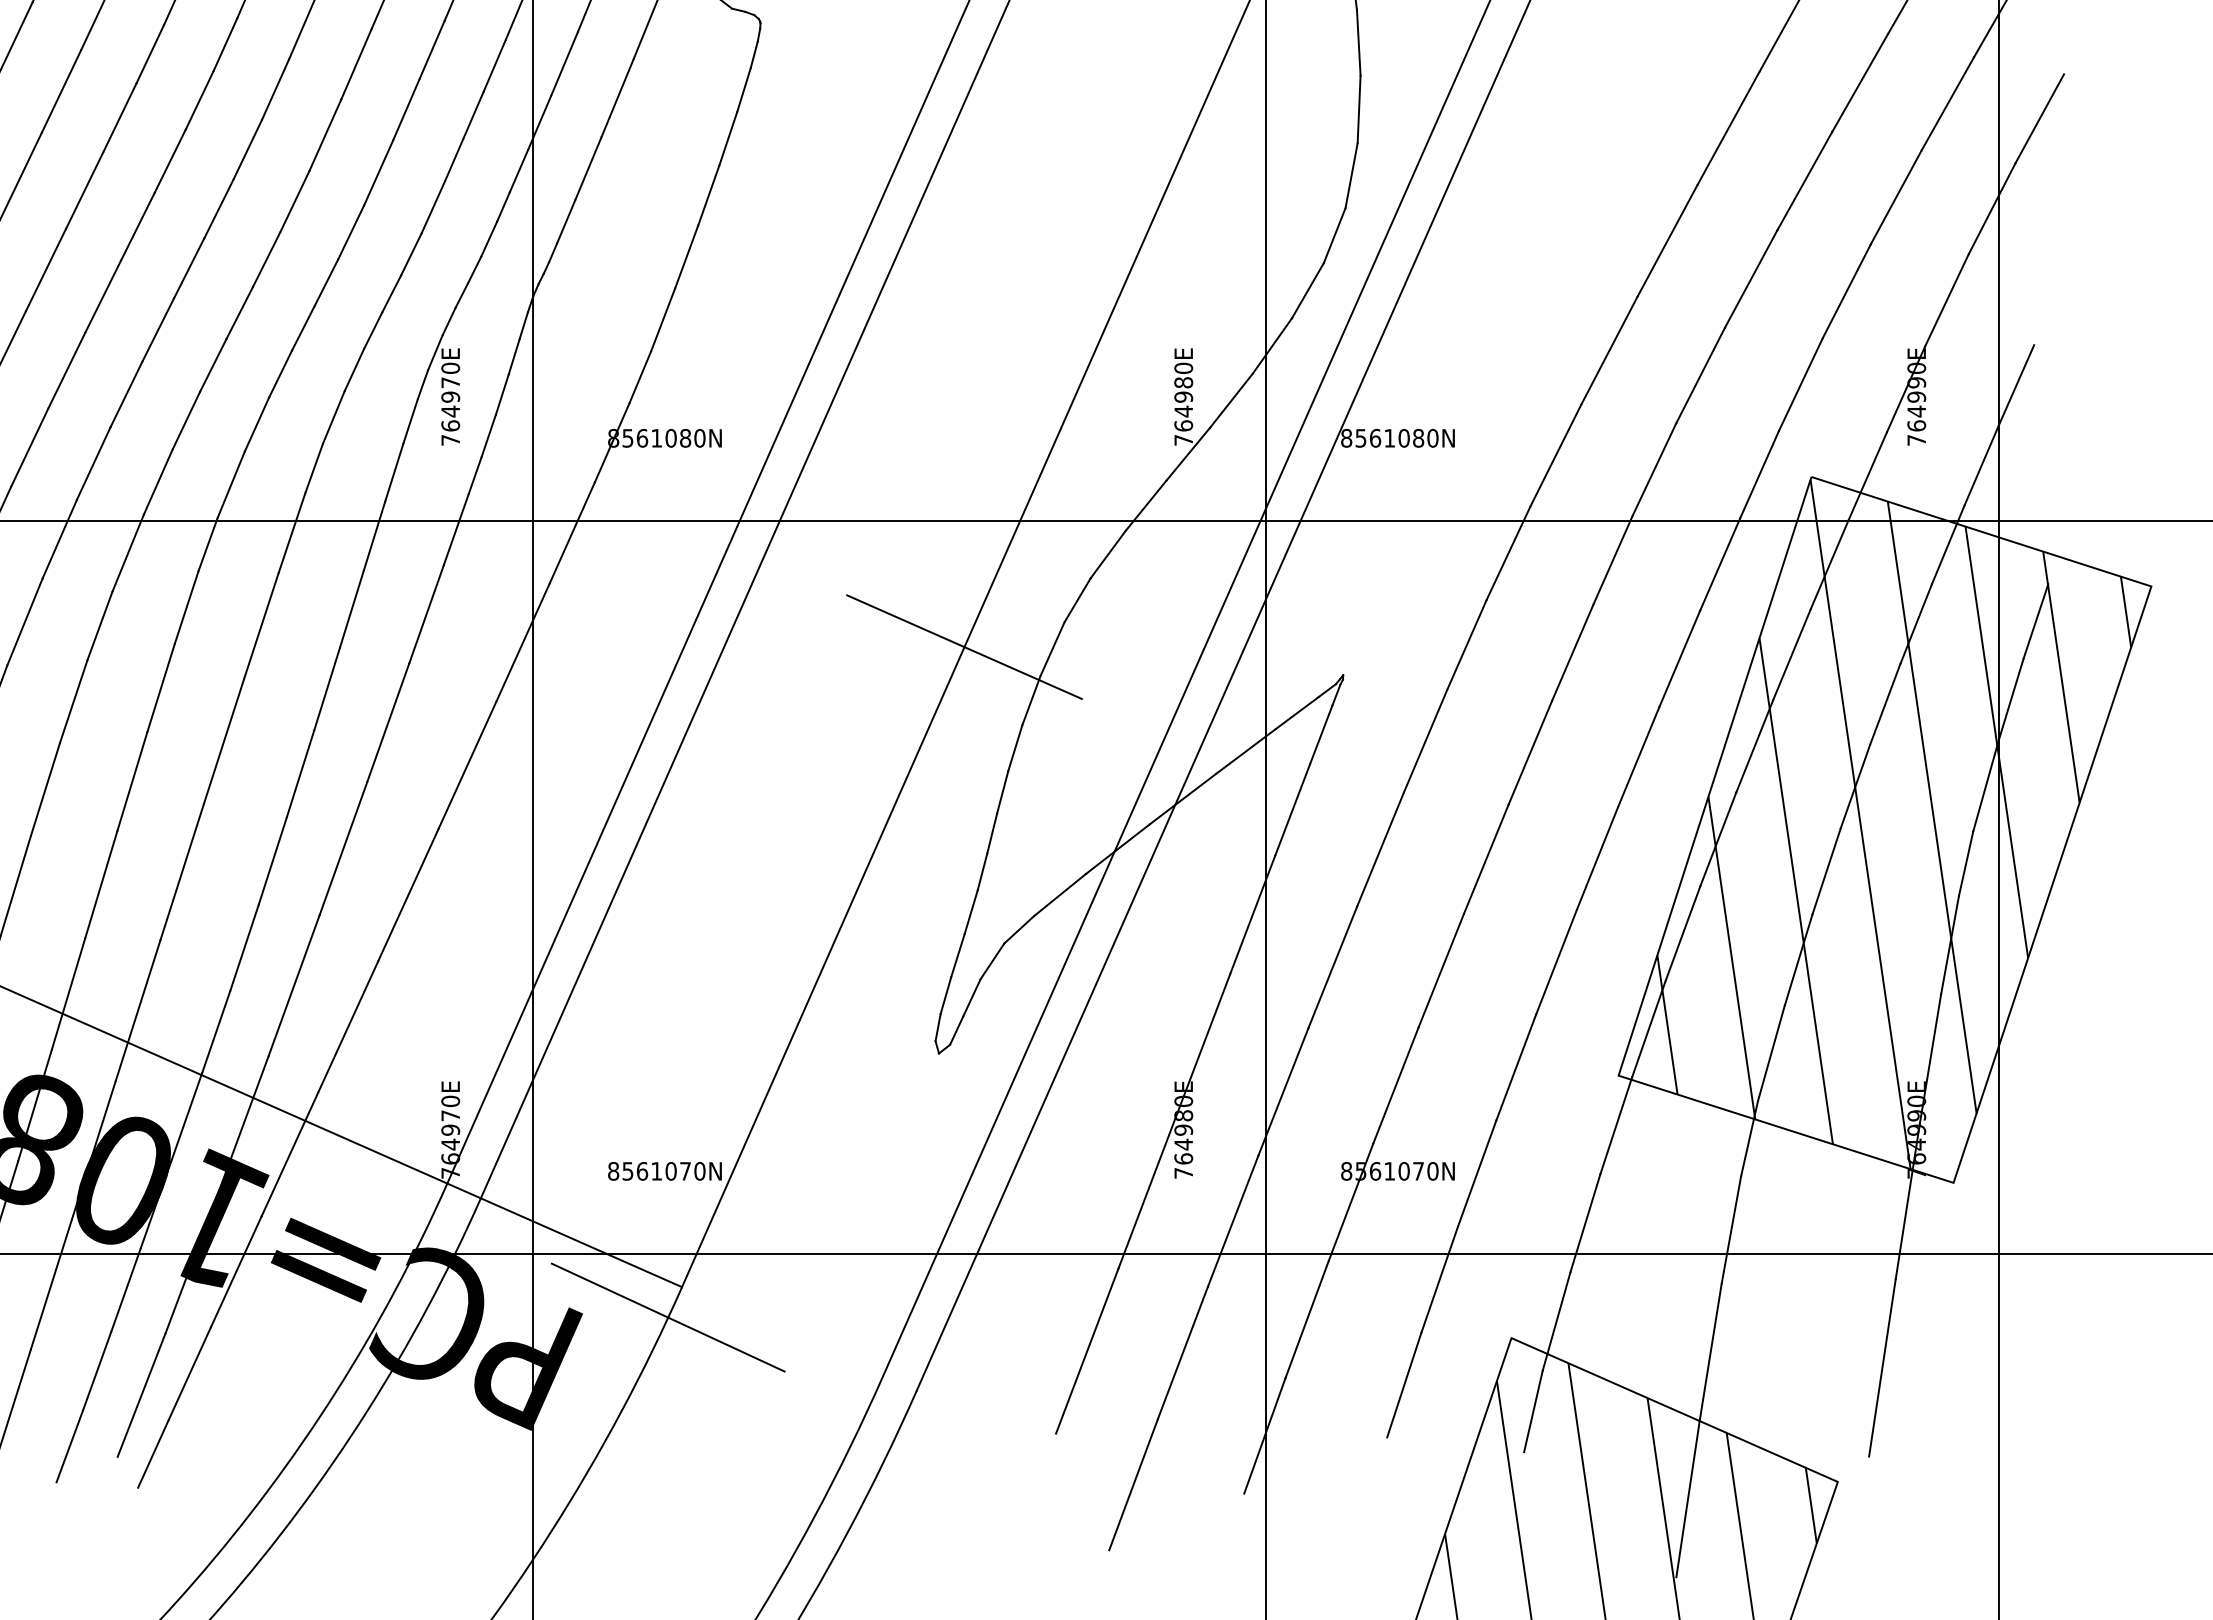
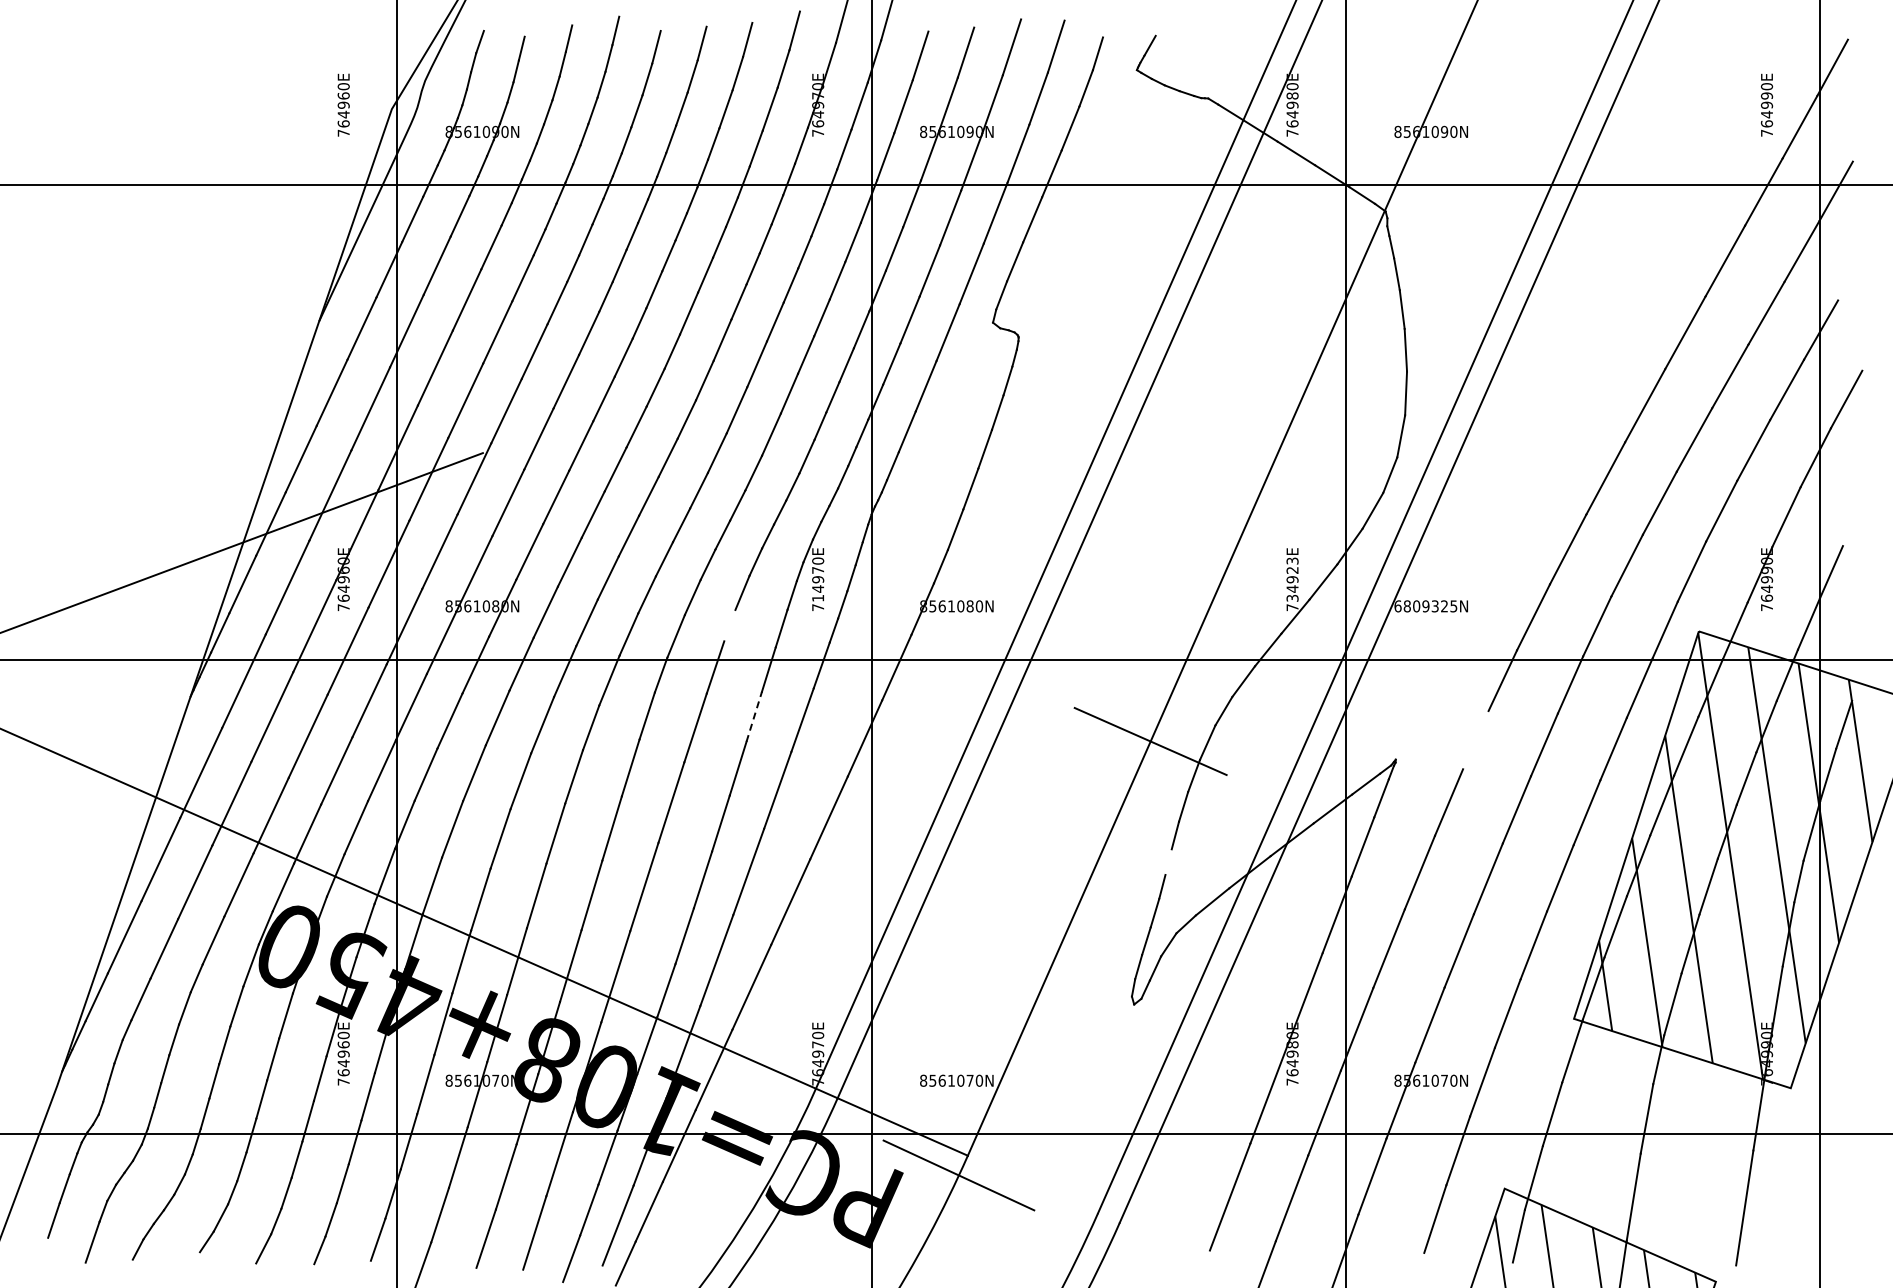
text: (1183, 396) -> (1292, 579), 764980E -> 734923E
text: (451, 424) -> (818, 597), 764970E -> 714970E
text: (1389, 438) -> (1425, 606), 8561080N -> 6809325N
line: (313, 467) -> (729, 625), removed
line: (352, 608) -> (754, 716), solid -> dashed
line: (1466, 645) -> (1475, 740), removed
line: (992, 832) -> (1168, 861), removed

